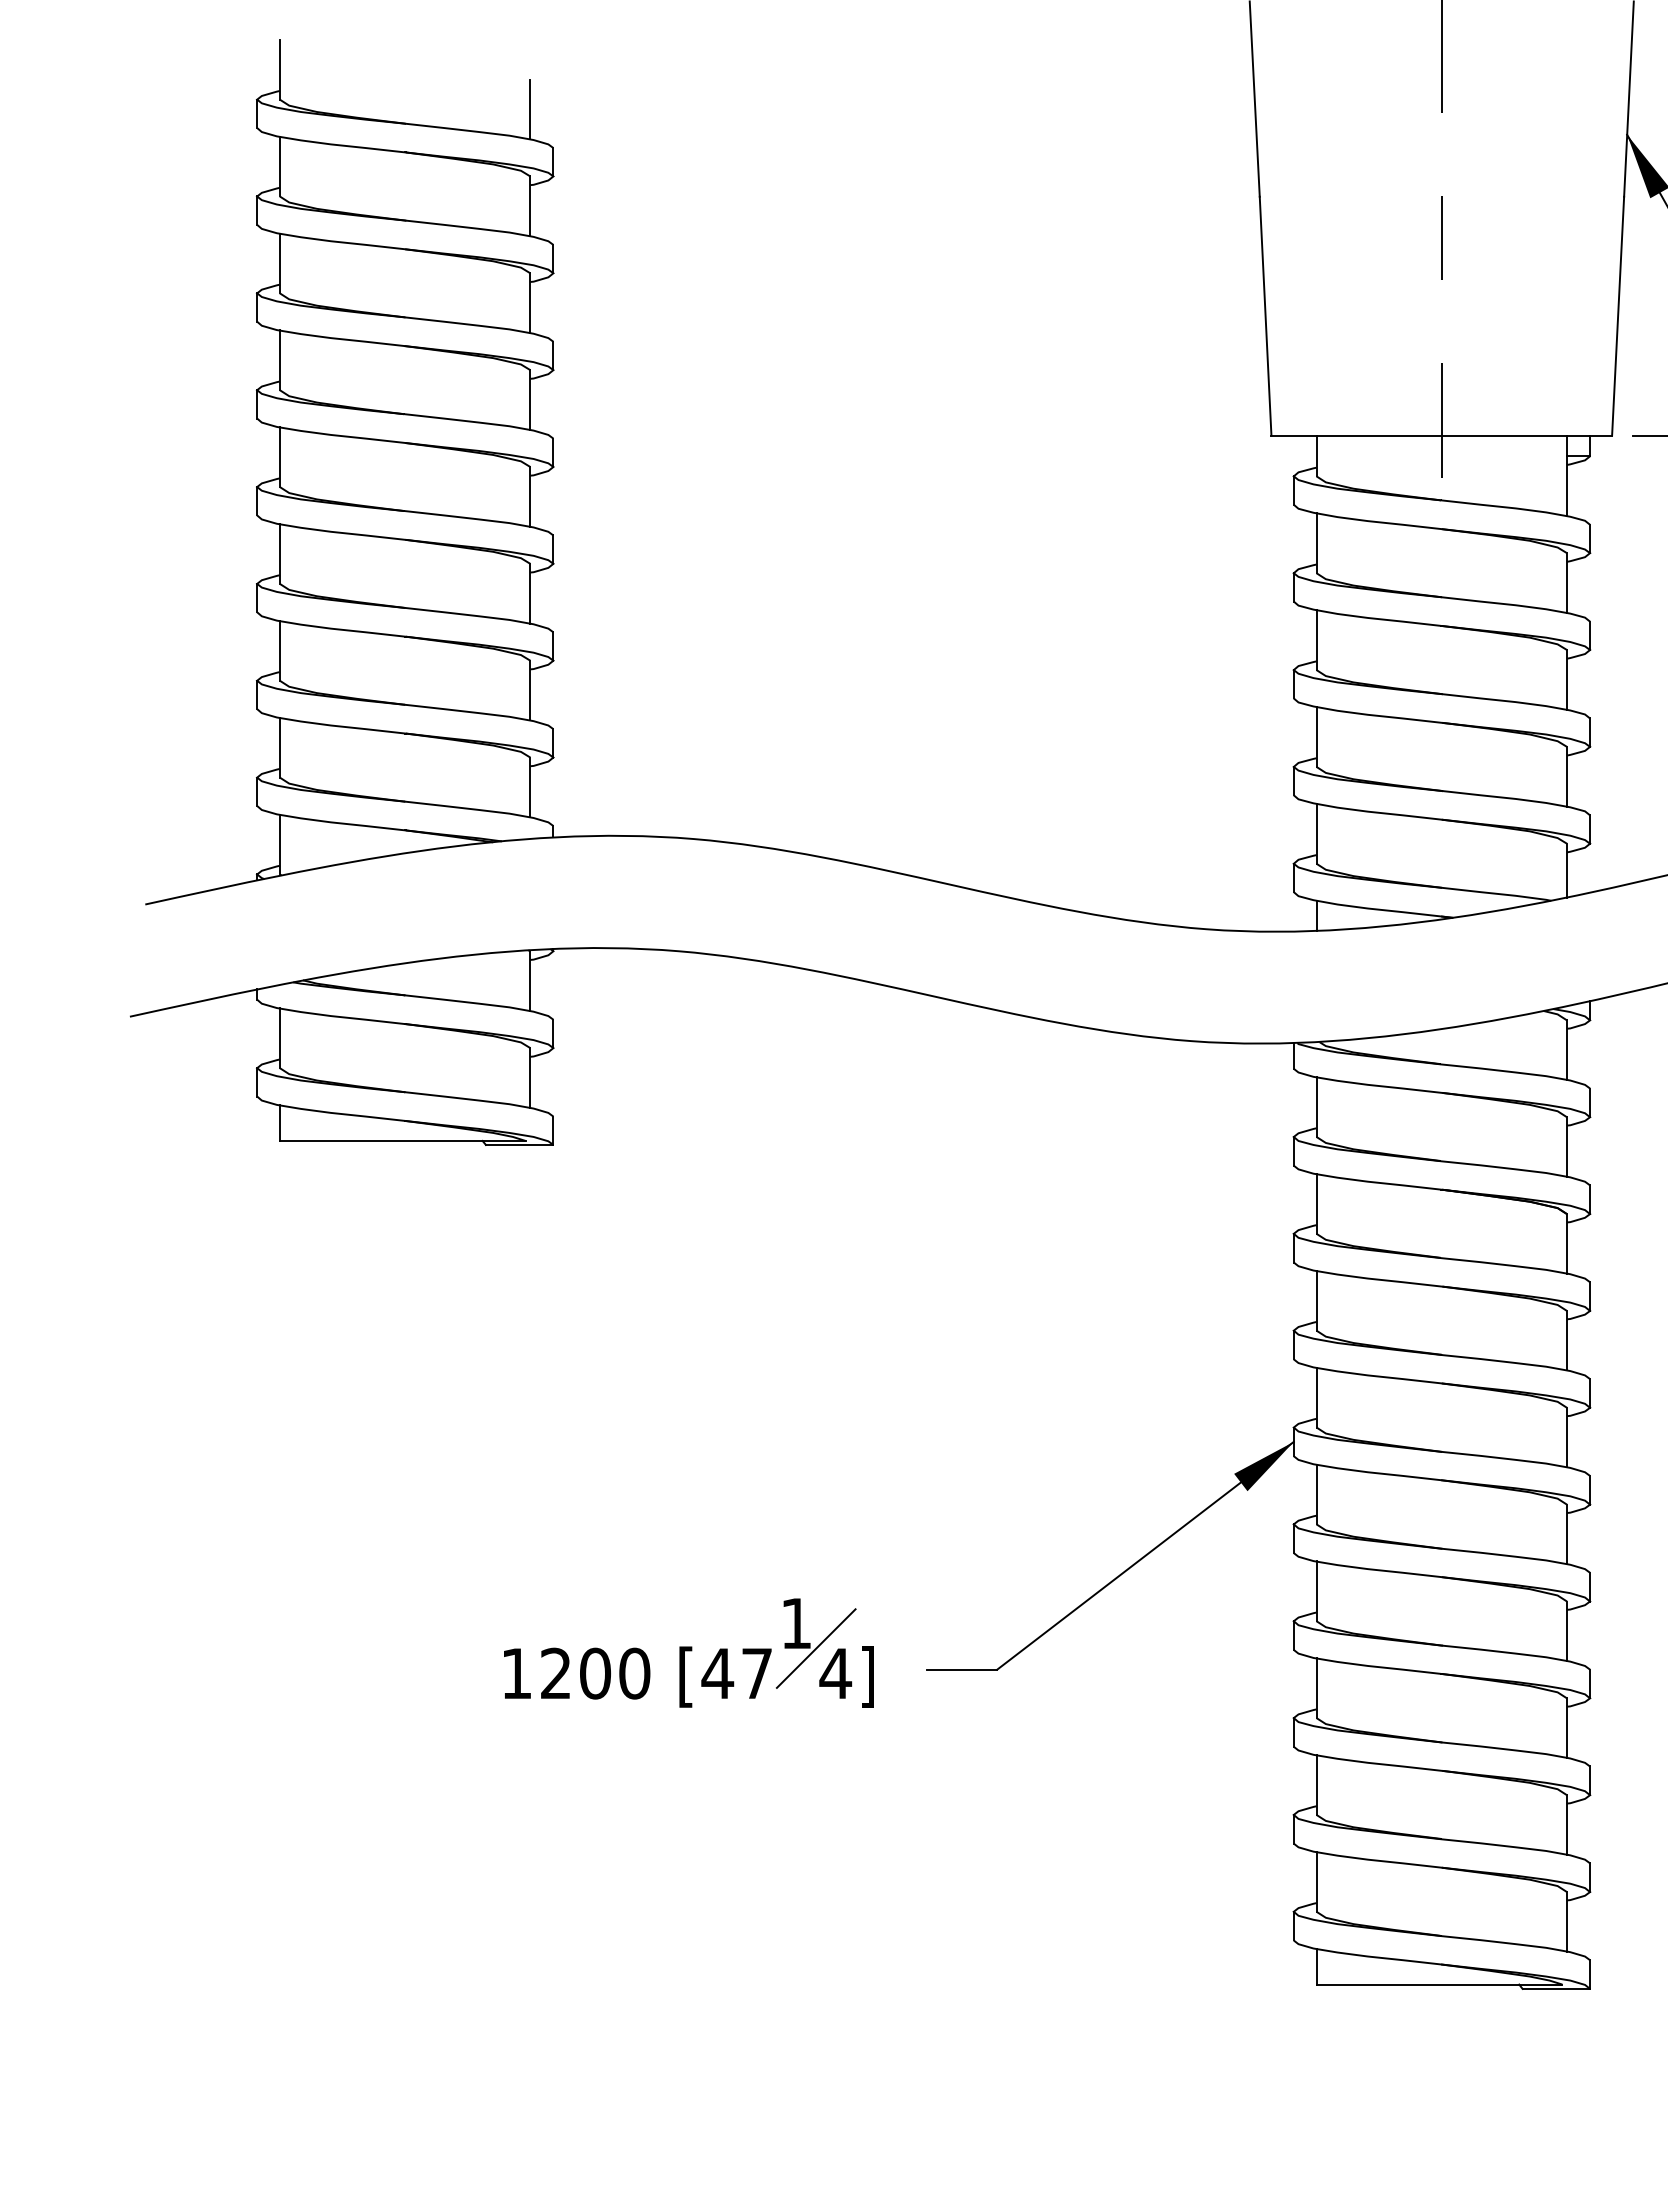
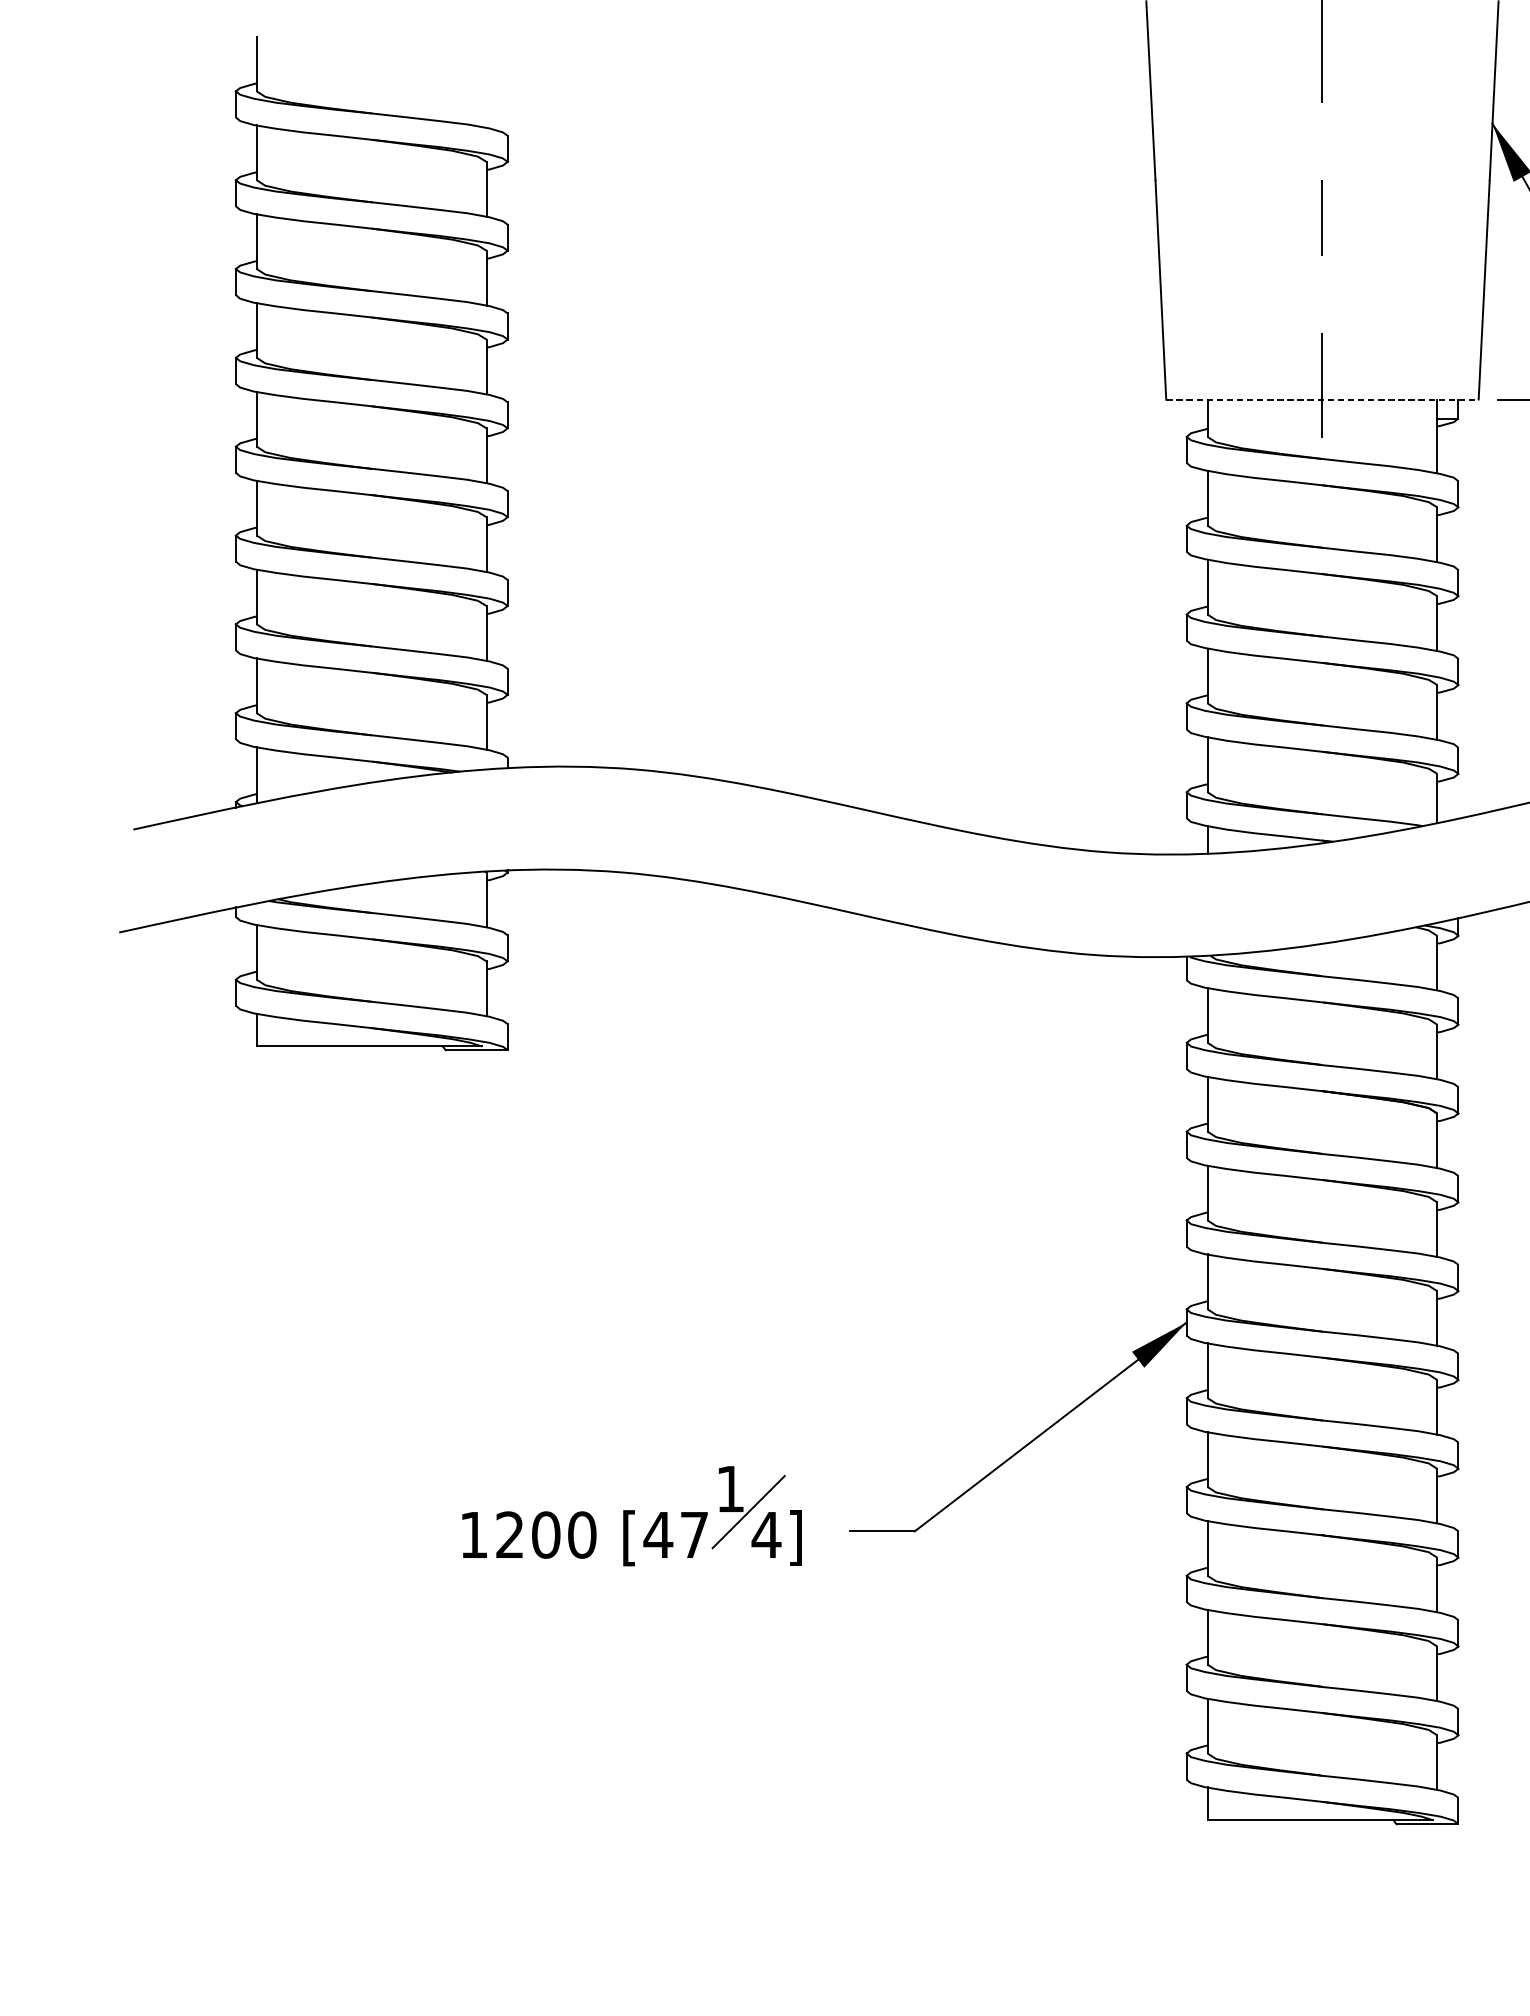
line: (530, 109) -> (486, 100), removed
line: (1442, 435) -> (1323, 399), solid -> dashed

